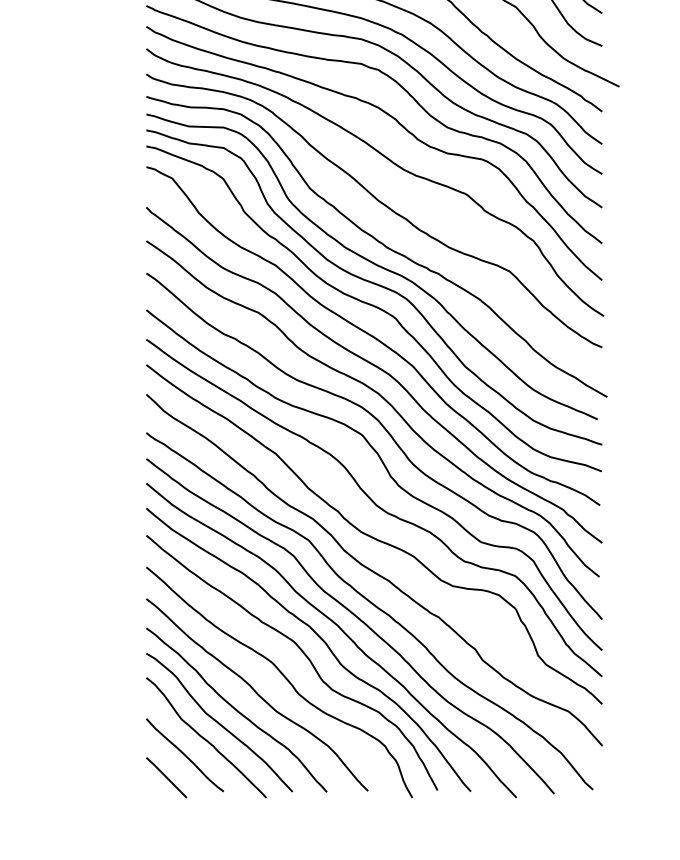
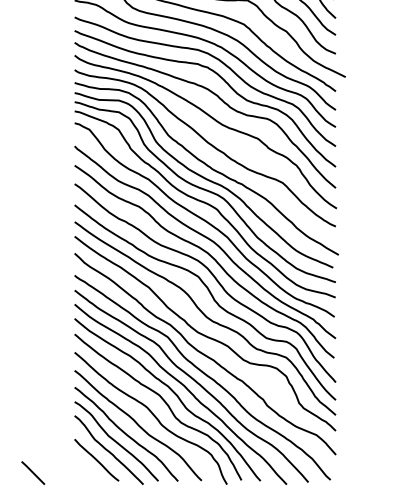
line: (167, 776) -> (33, 472), moved

